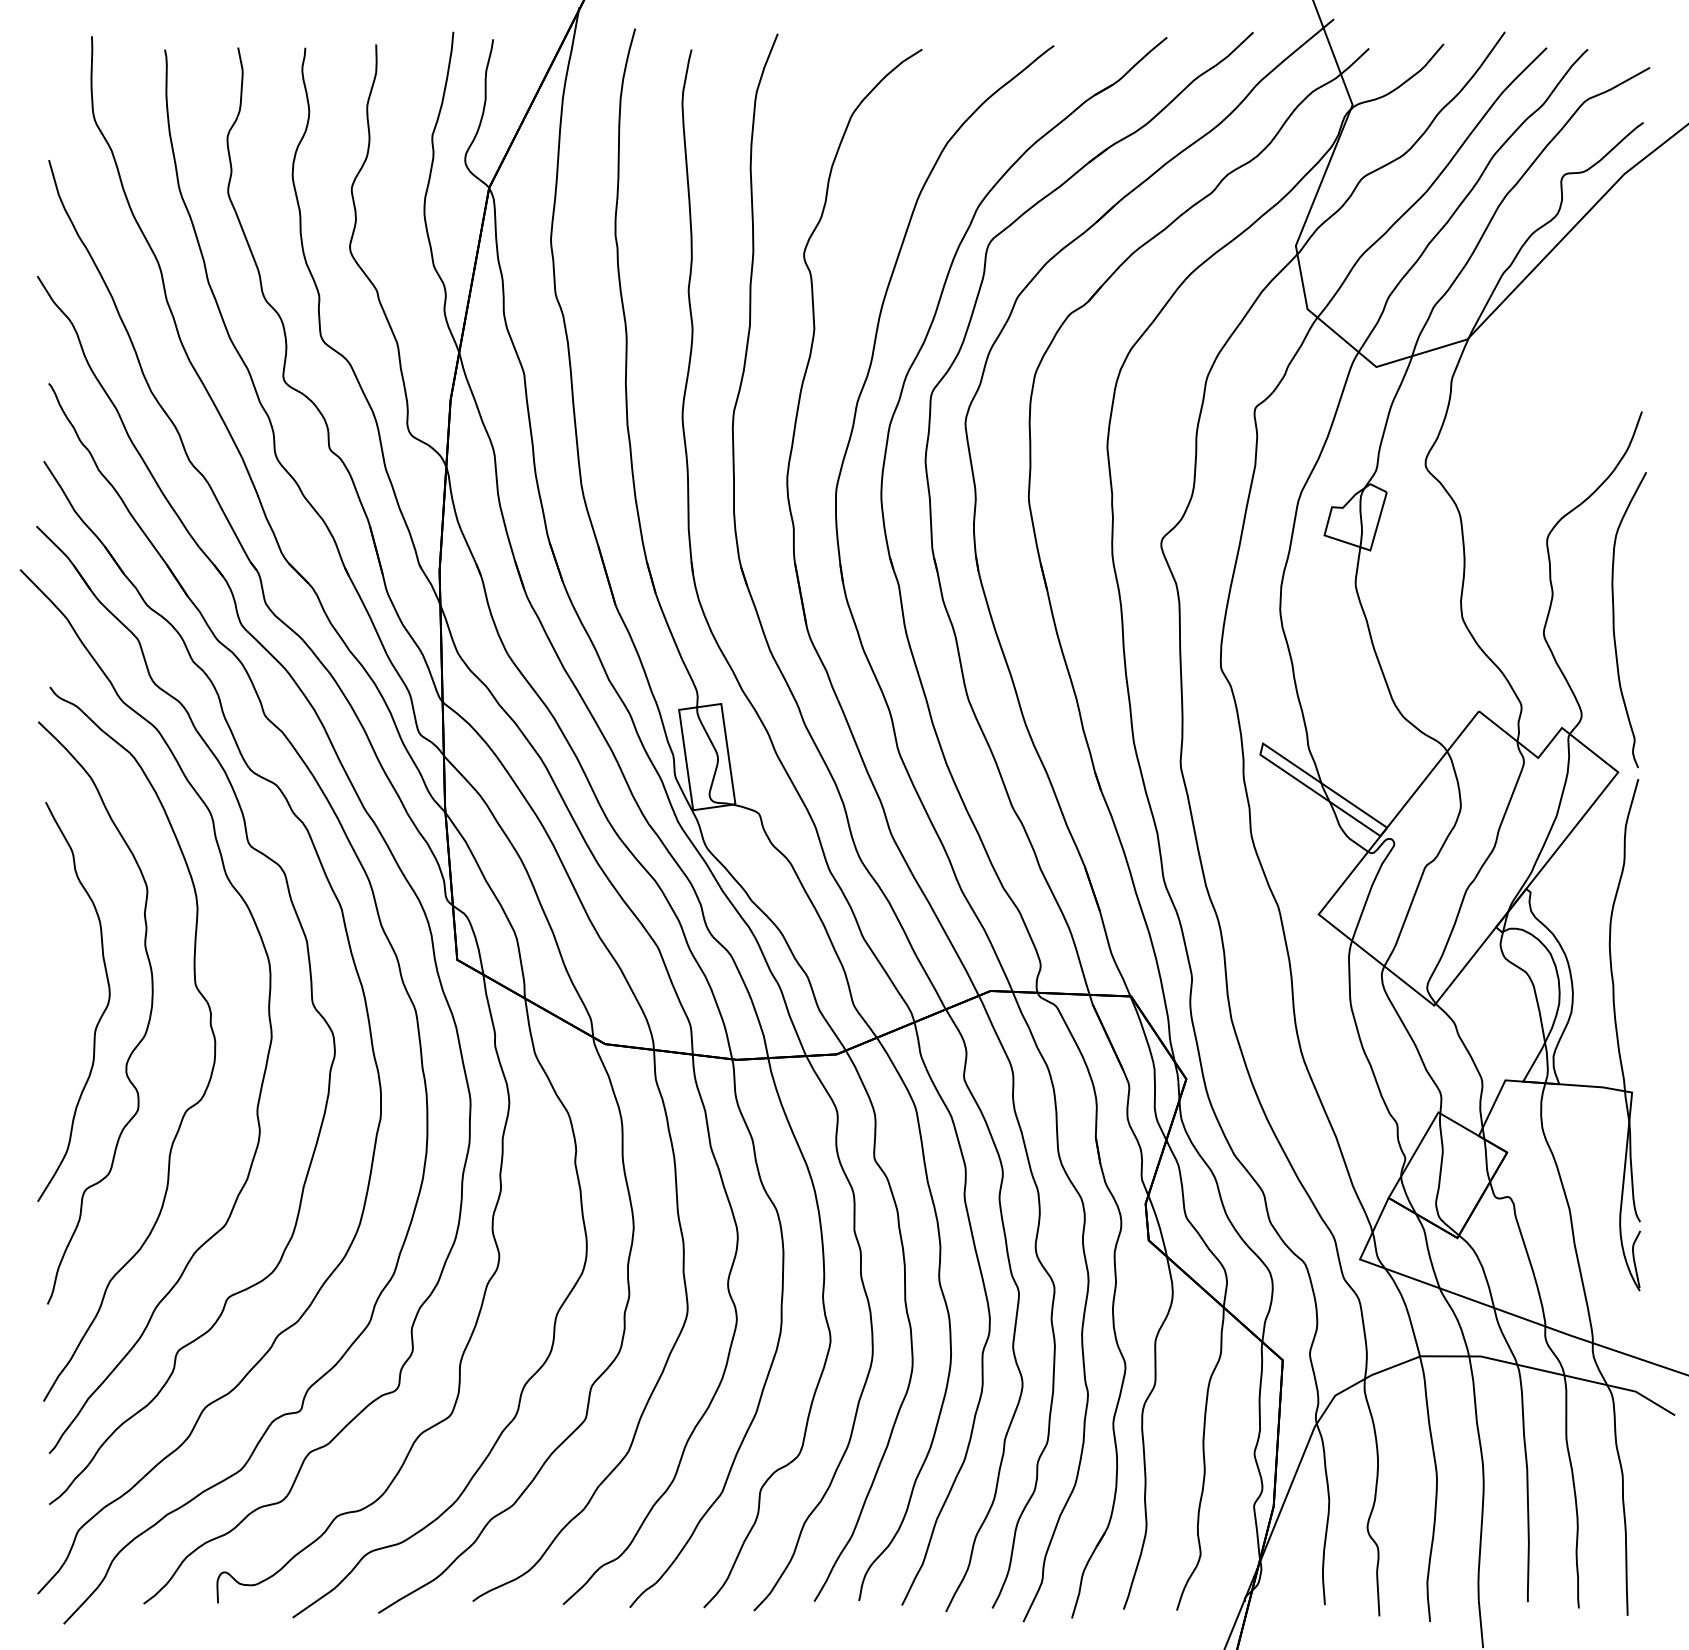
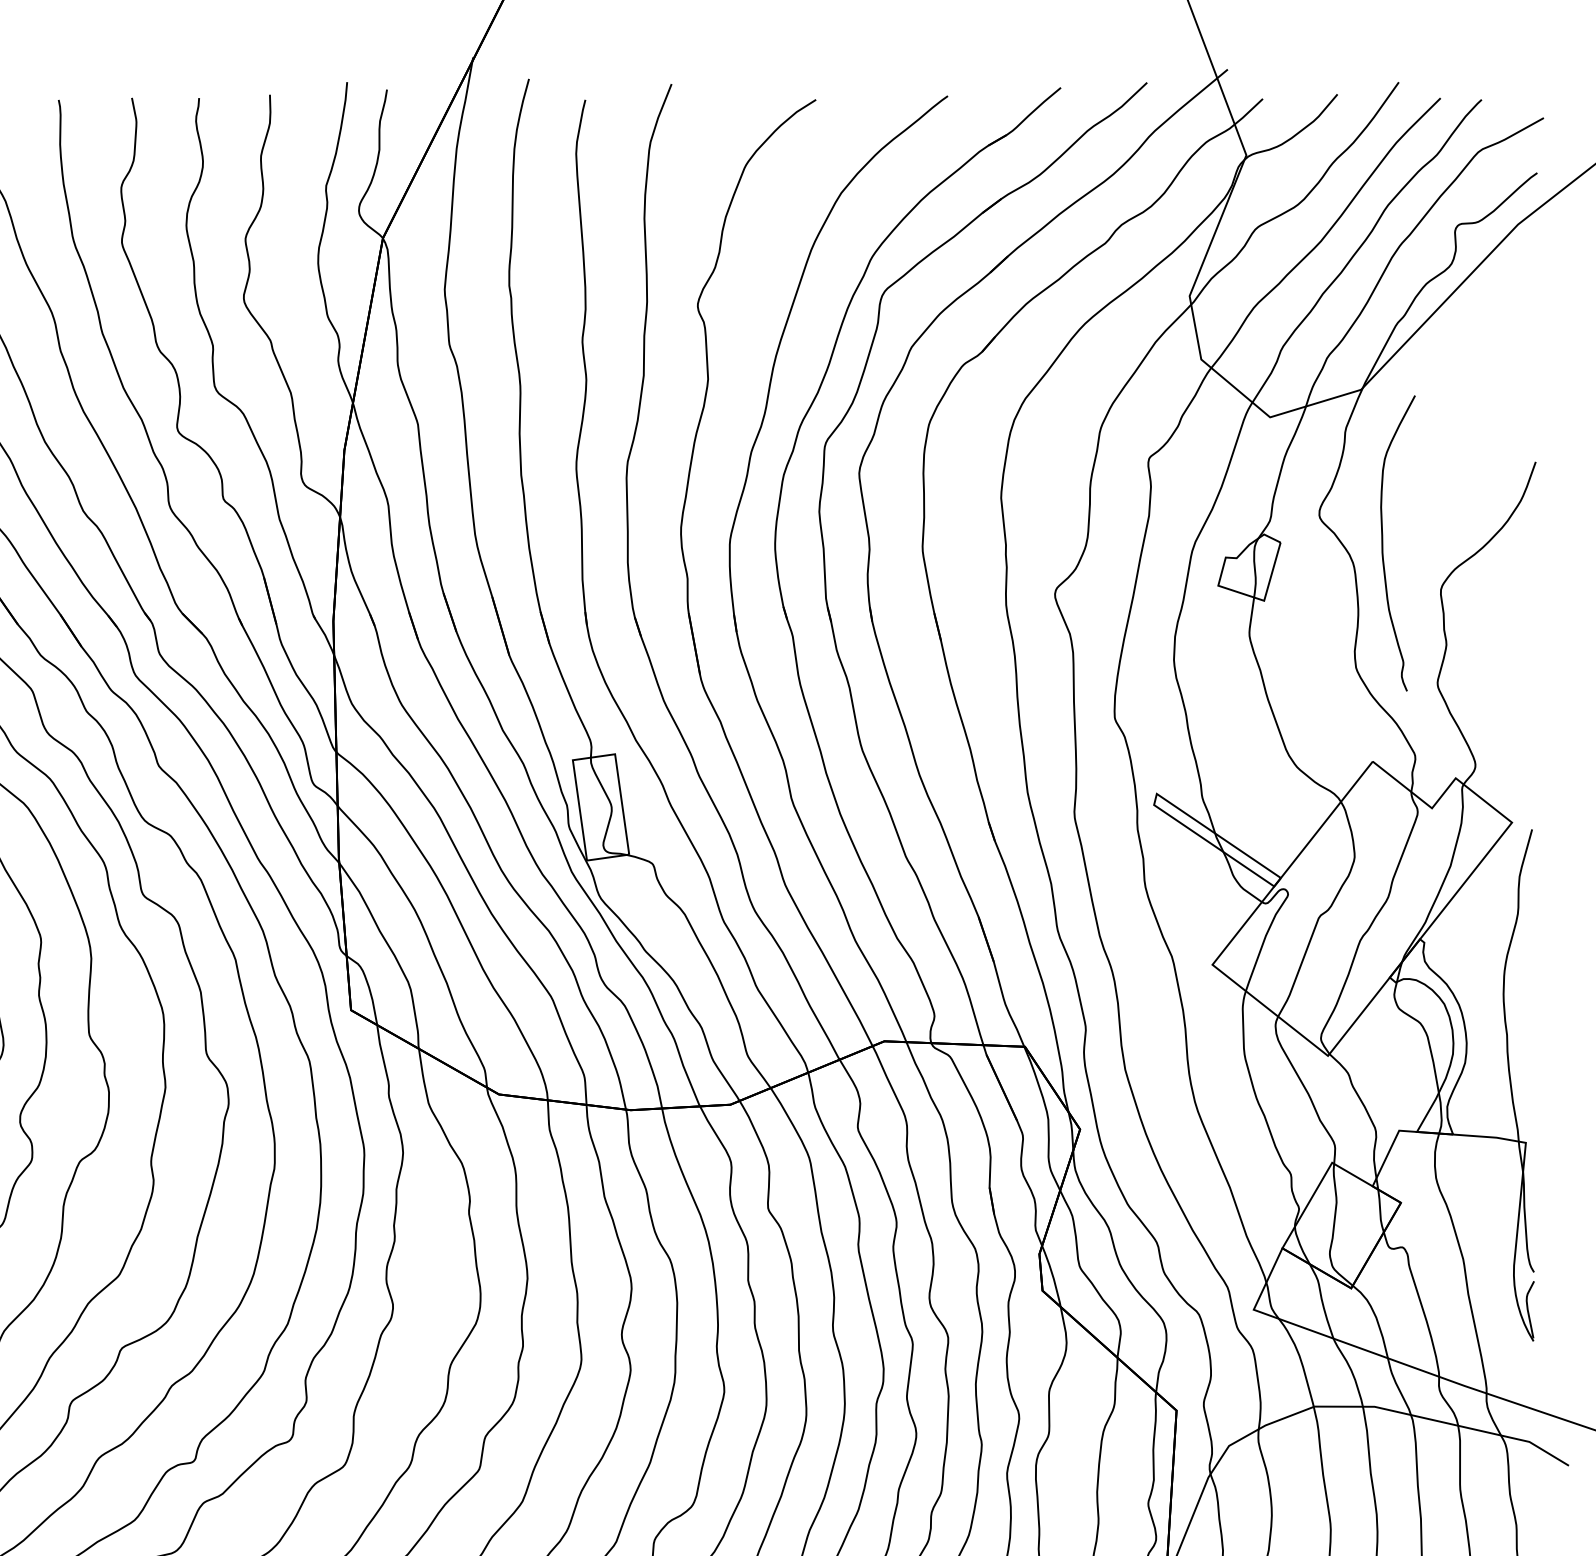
curve: (1614, 620) -> (1383, 543), moved

